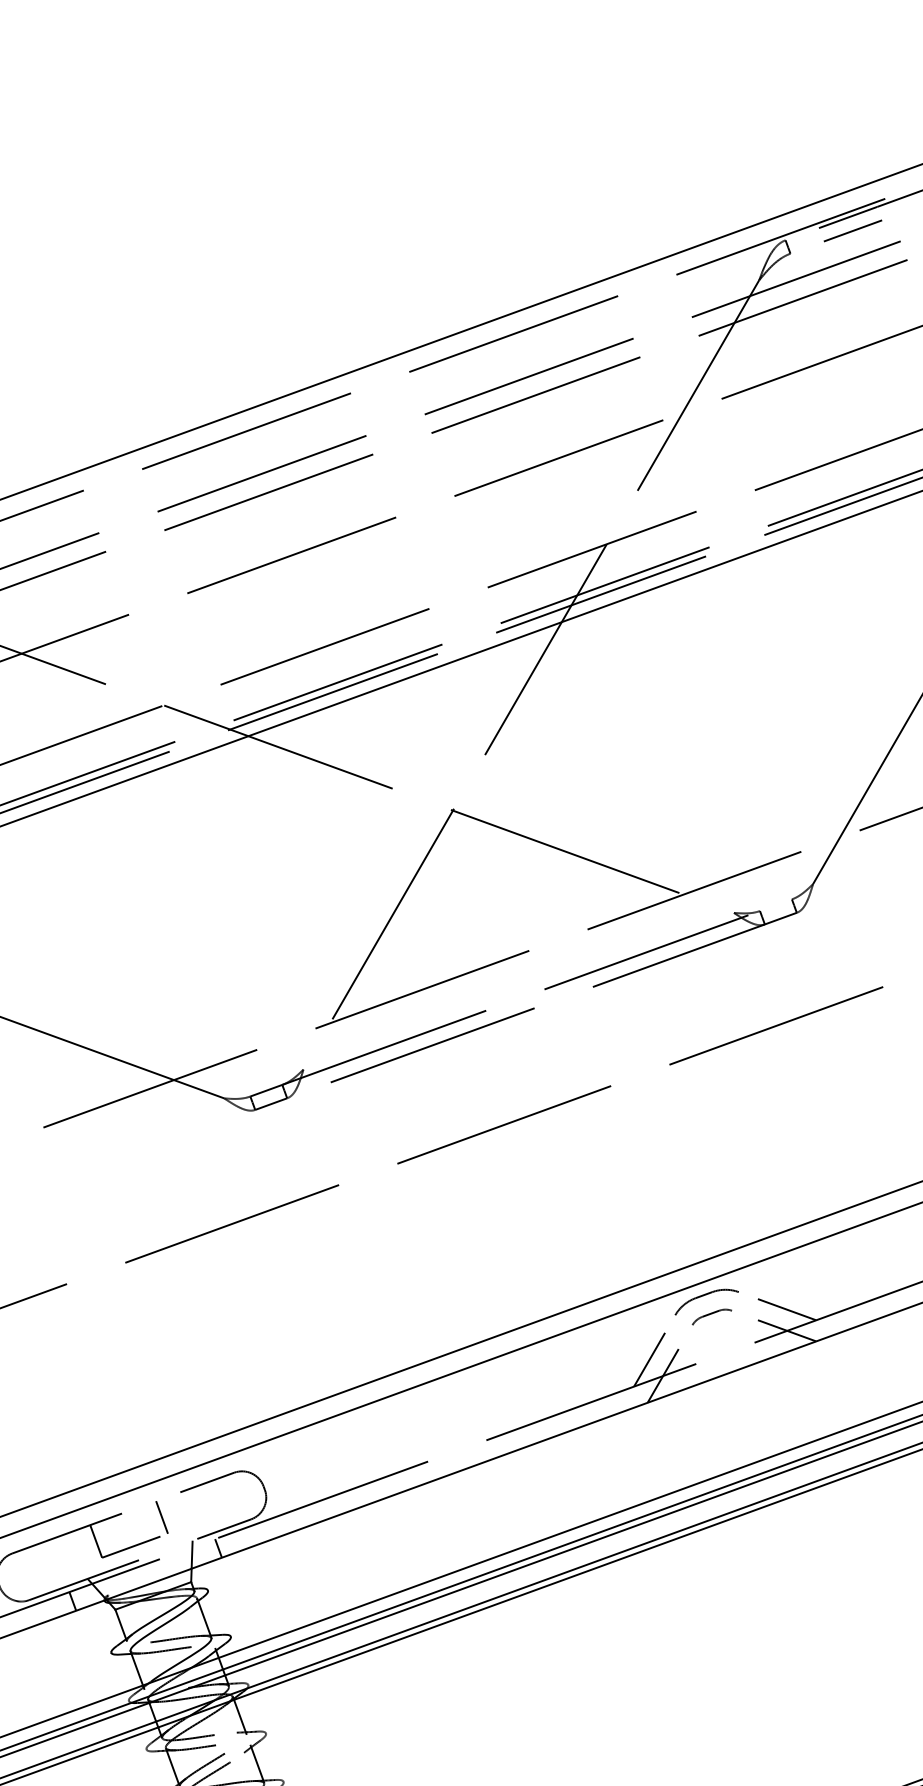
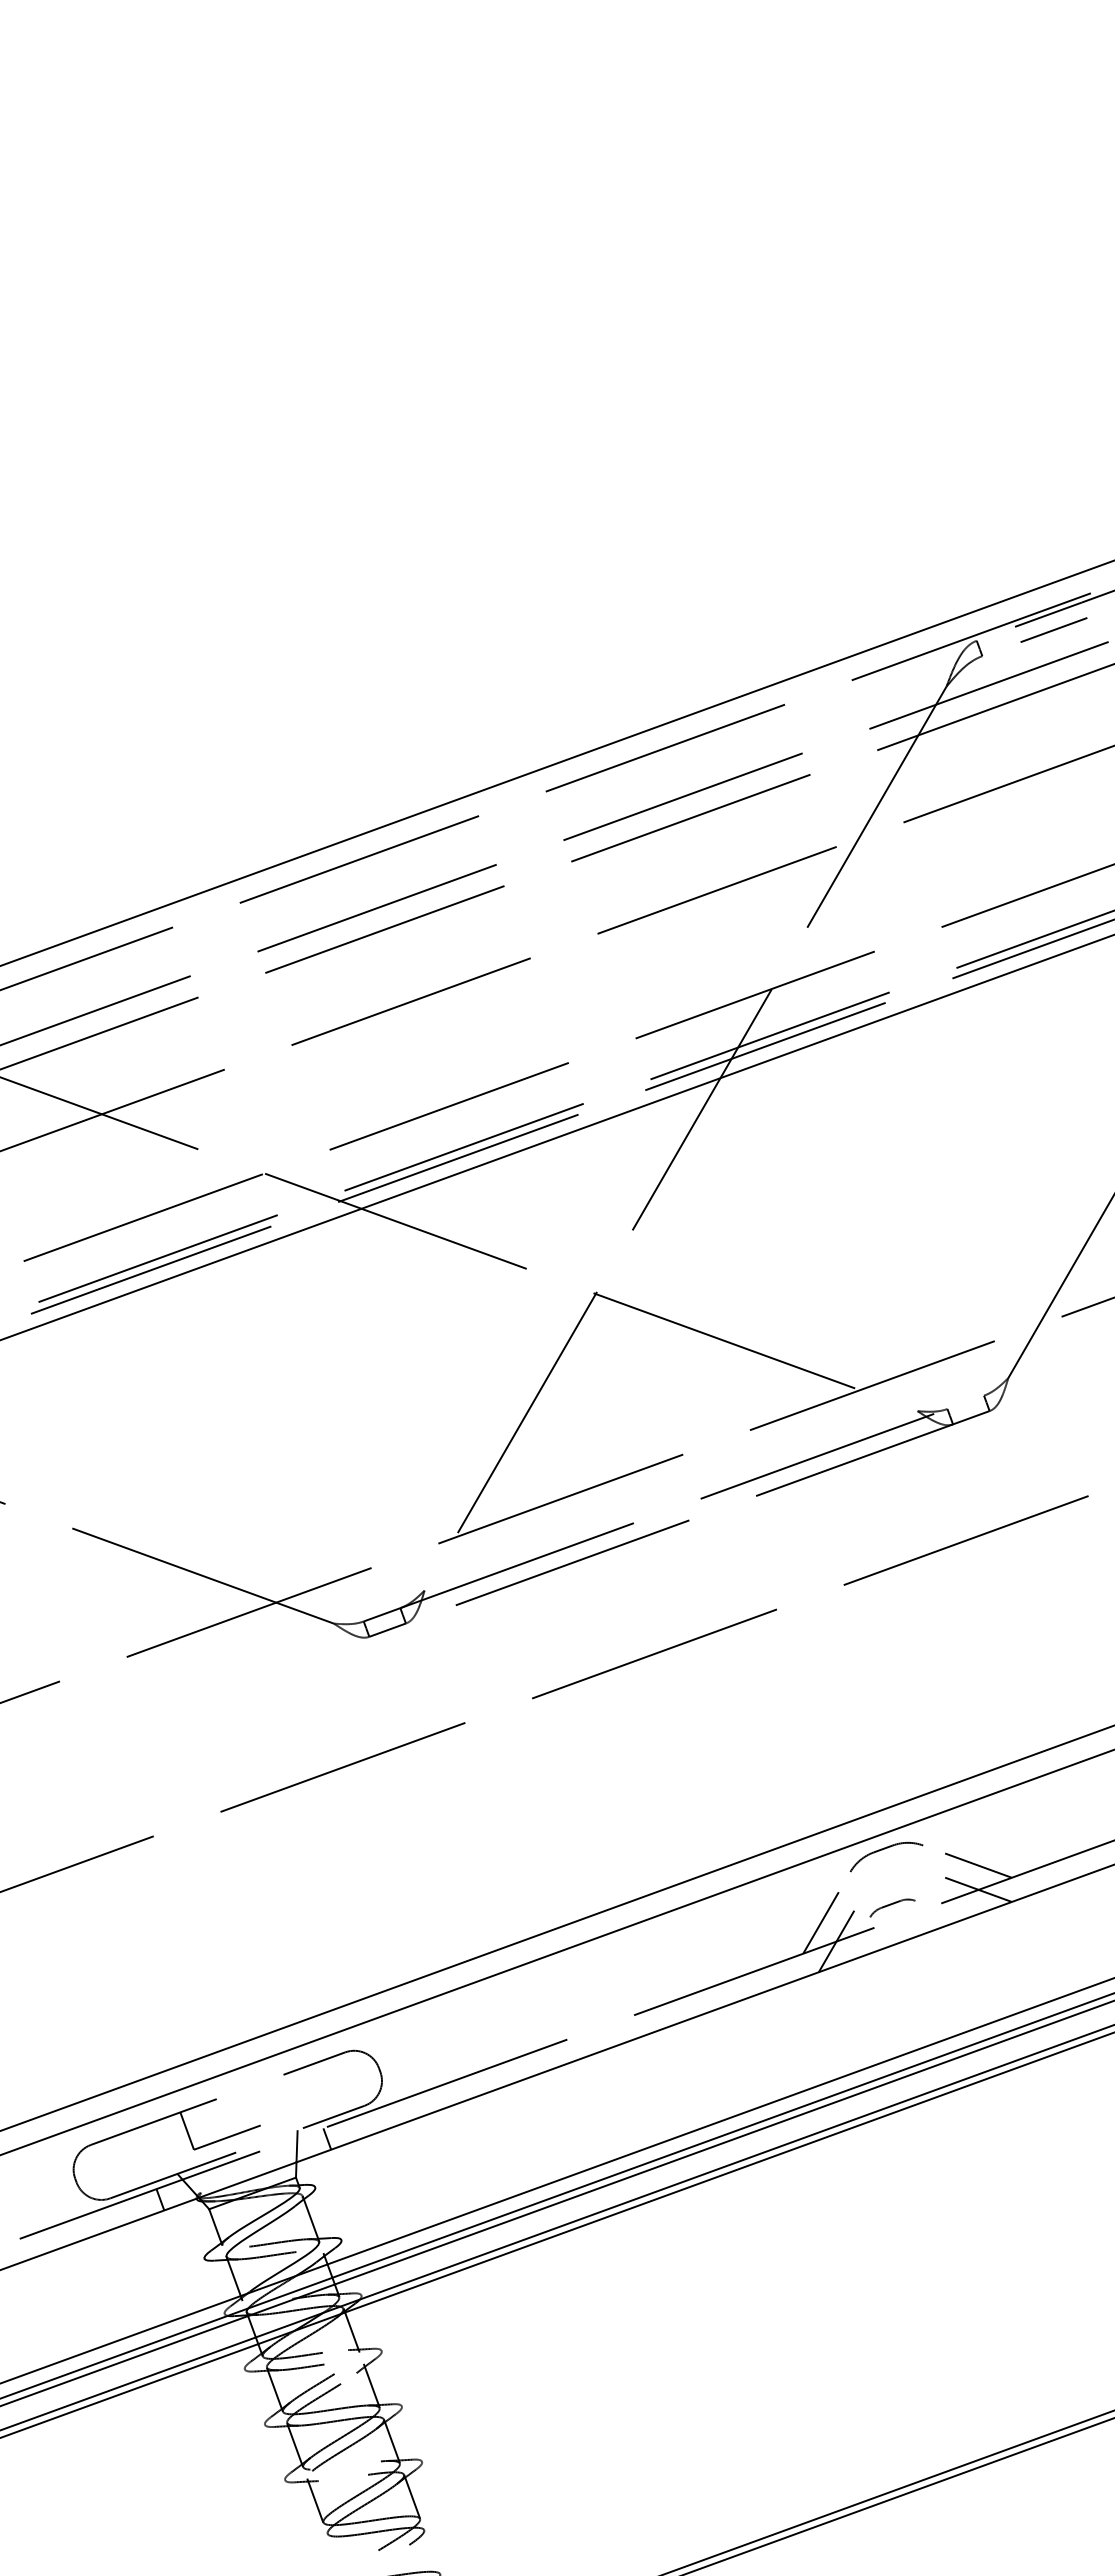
part: (712, 1316) -> (892, 1907), moved
line: (161, 1517) -> (262, 2103), removed

